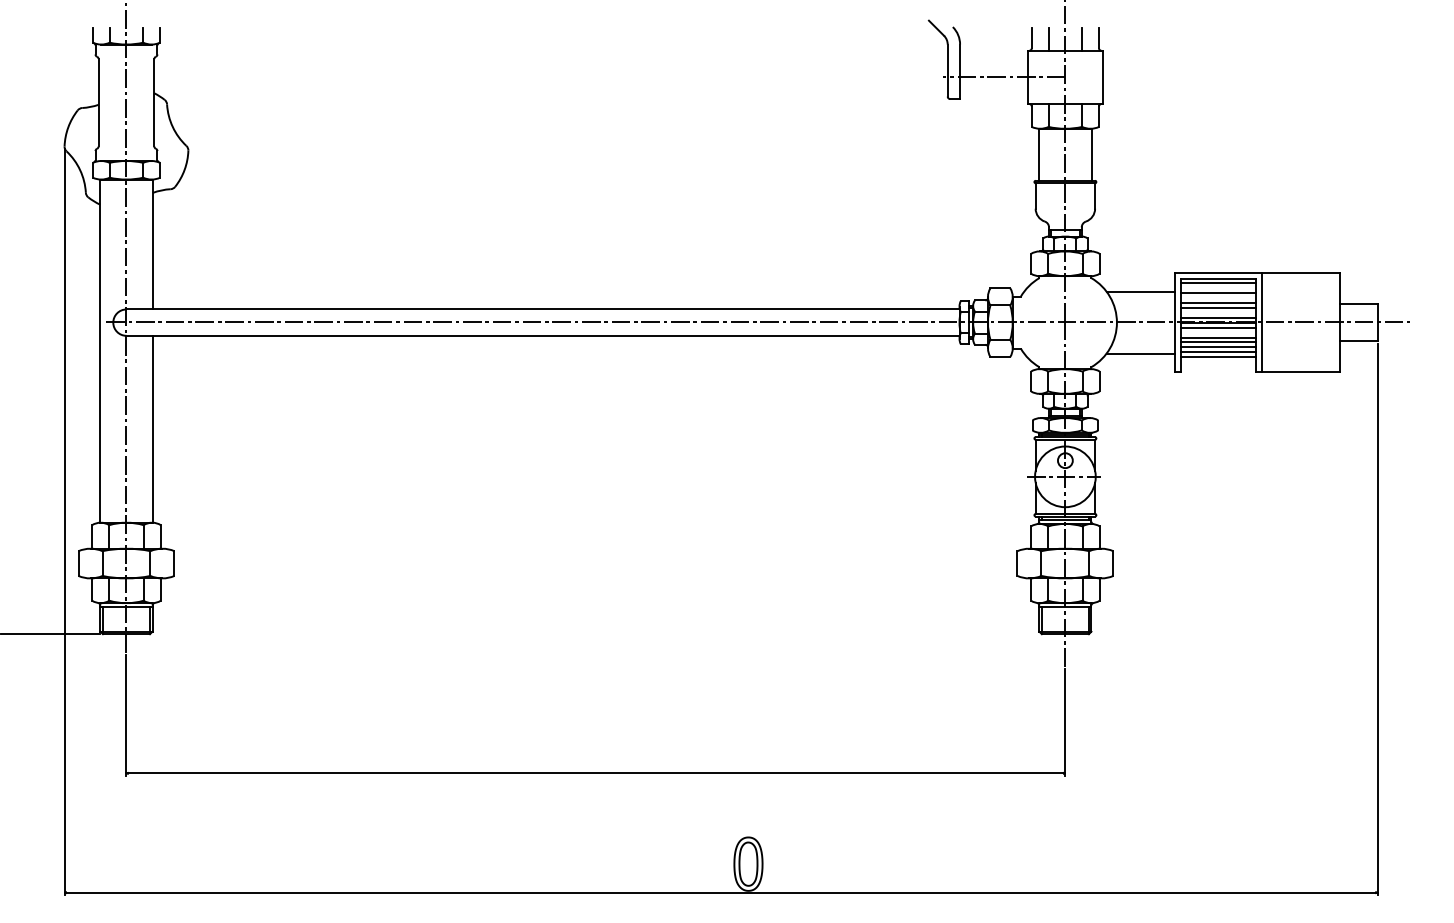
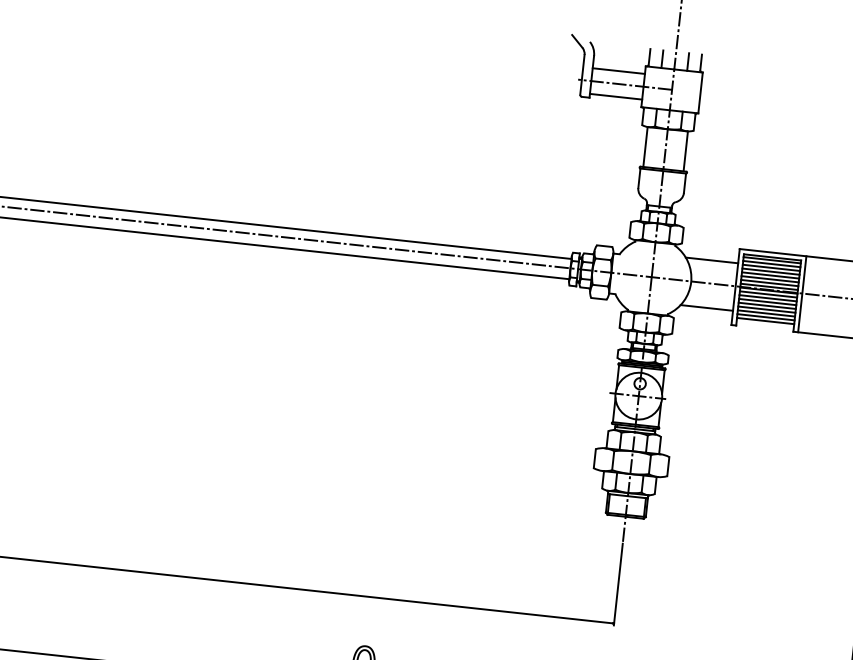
line: (994, 60) -> (619, 71), added
line: (994, 94) -> (616, 97), added
line: (1218, 287) -> (771, 263), added
line: (1218, 297) -> (771, 271), added
line: (1218, 312) -> (769, 282), added
line: (1218, 332) -> (768, 298), added
line: (1218, 362) -> (765, 321), added

